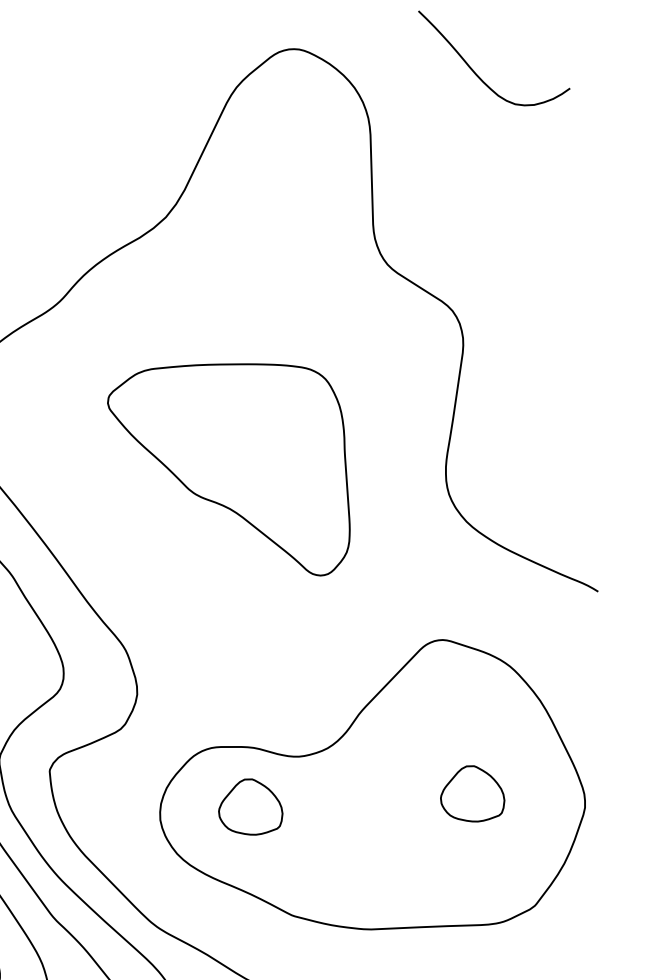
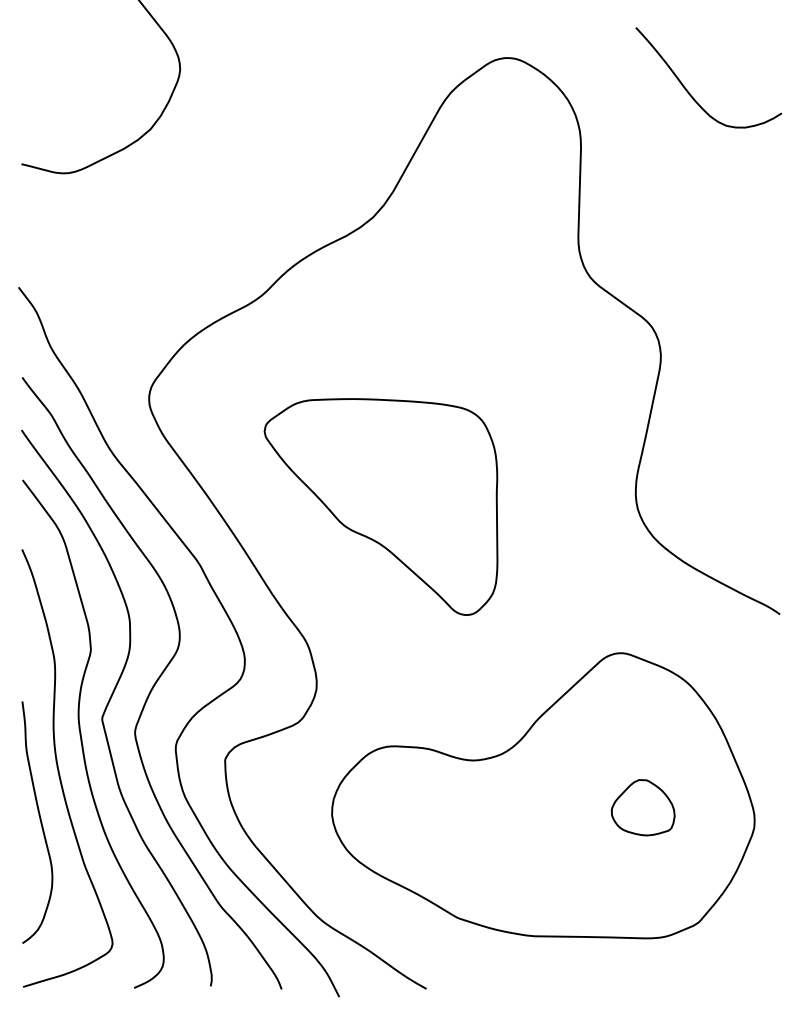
part: (228, 471) -> (380, 506), moved
part: (249, 806) -> (421, 807), removed

